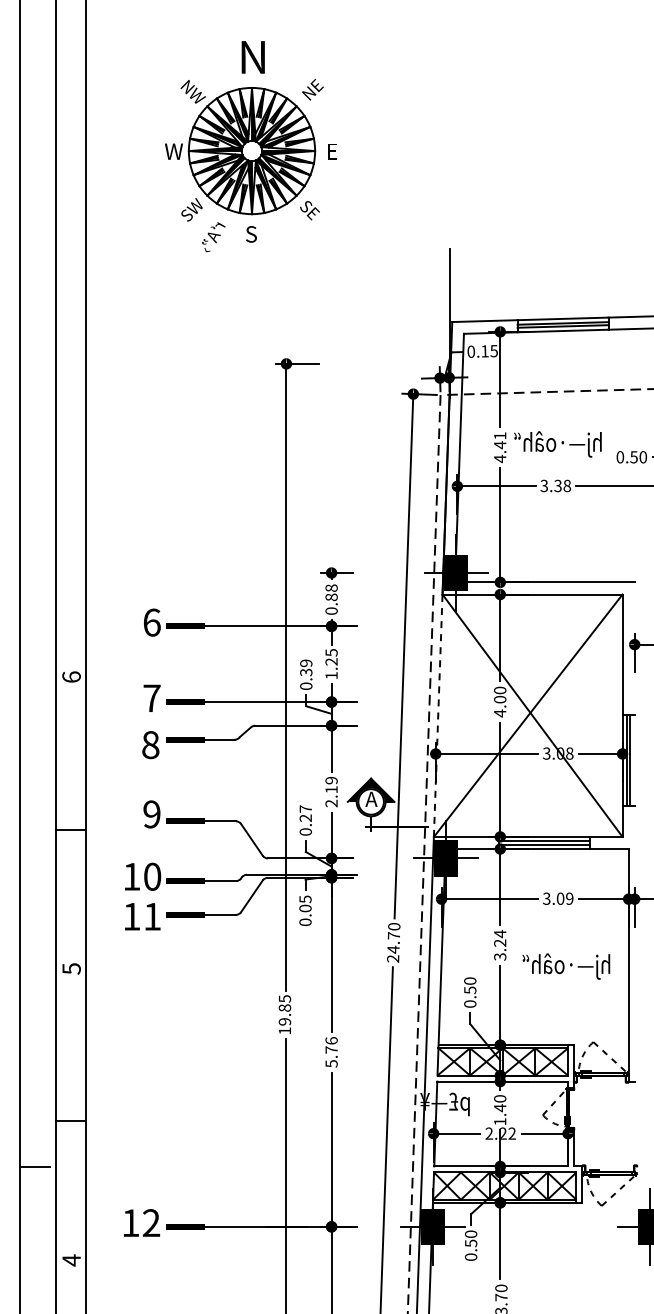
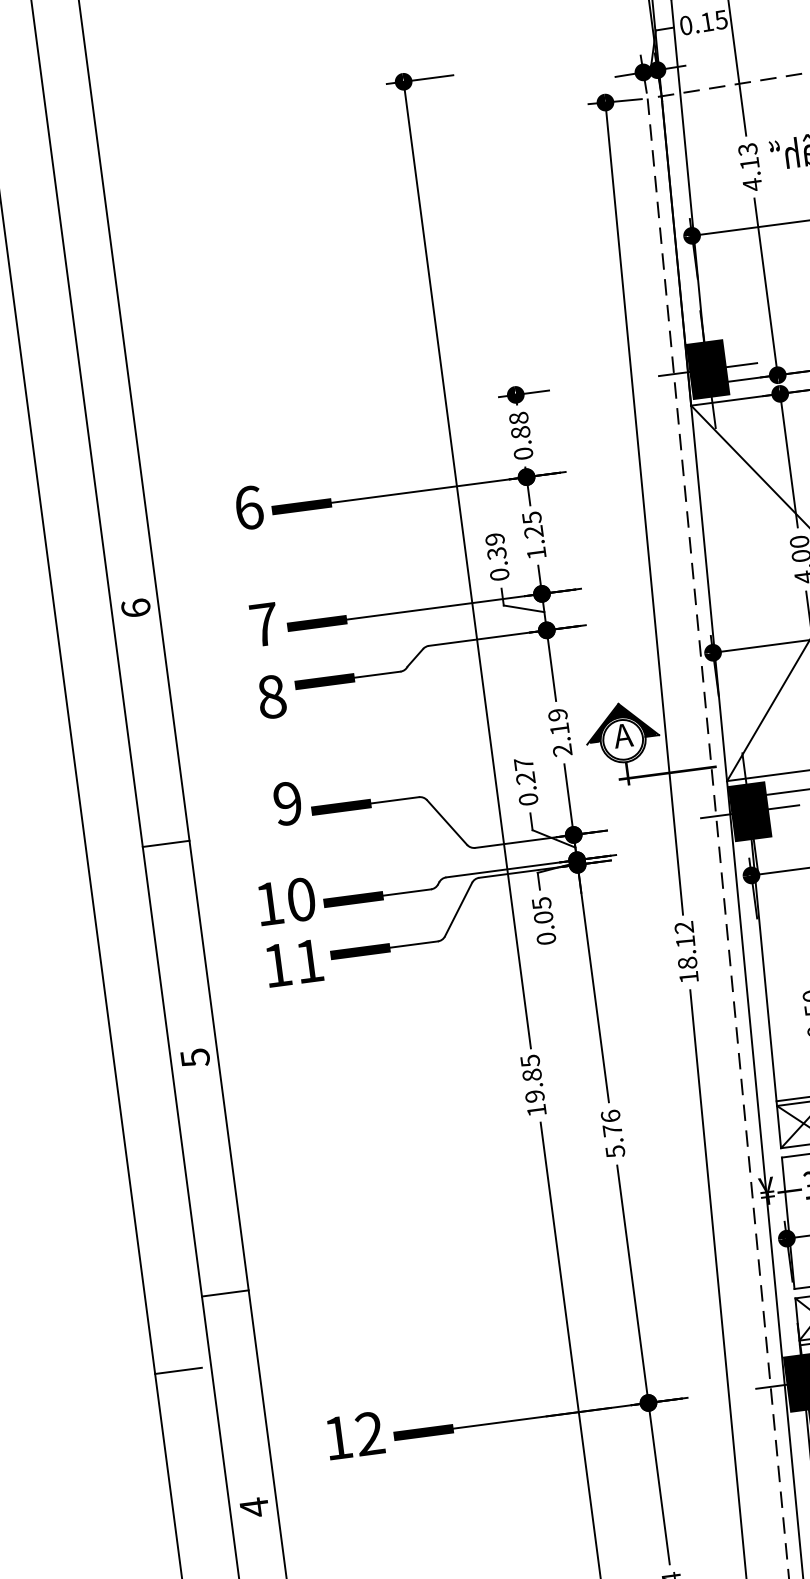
text: (500, 440) -> (749, 156), 4.41 -> 4.13
line: (438, 715) -> (709, 592), dashed -> solid
text: (393, 942) -> (686, 952), 24.70 -> 18.12

